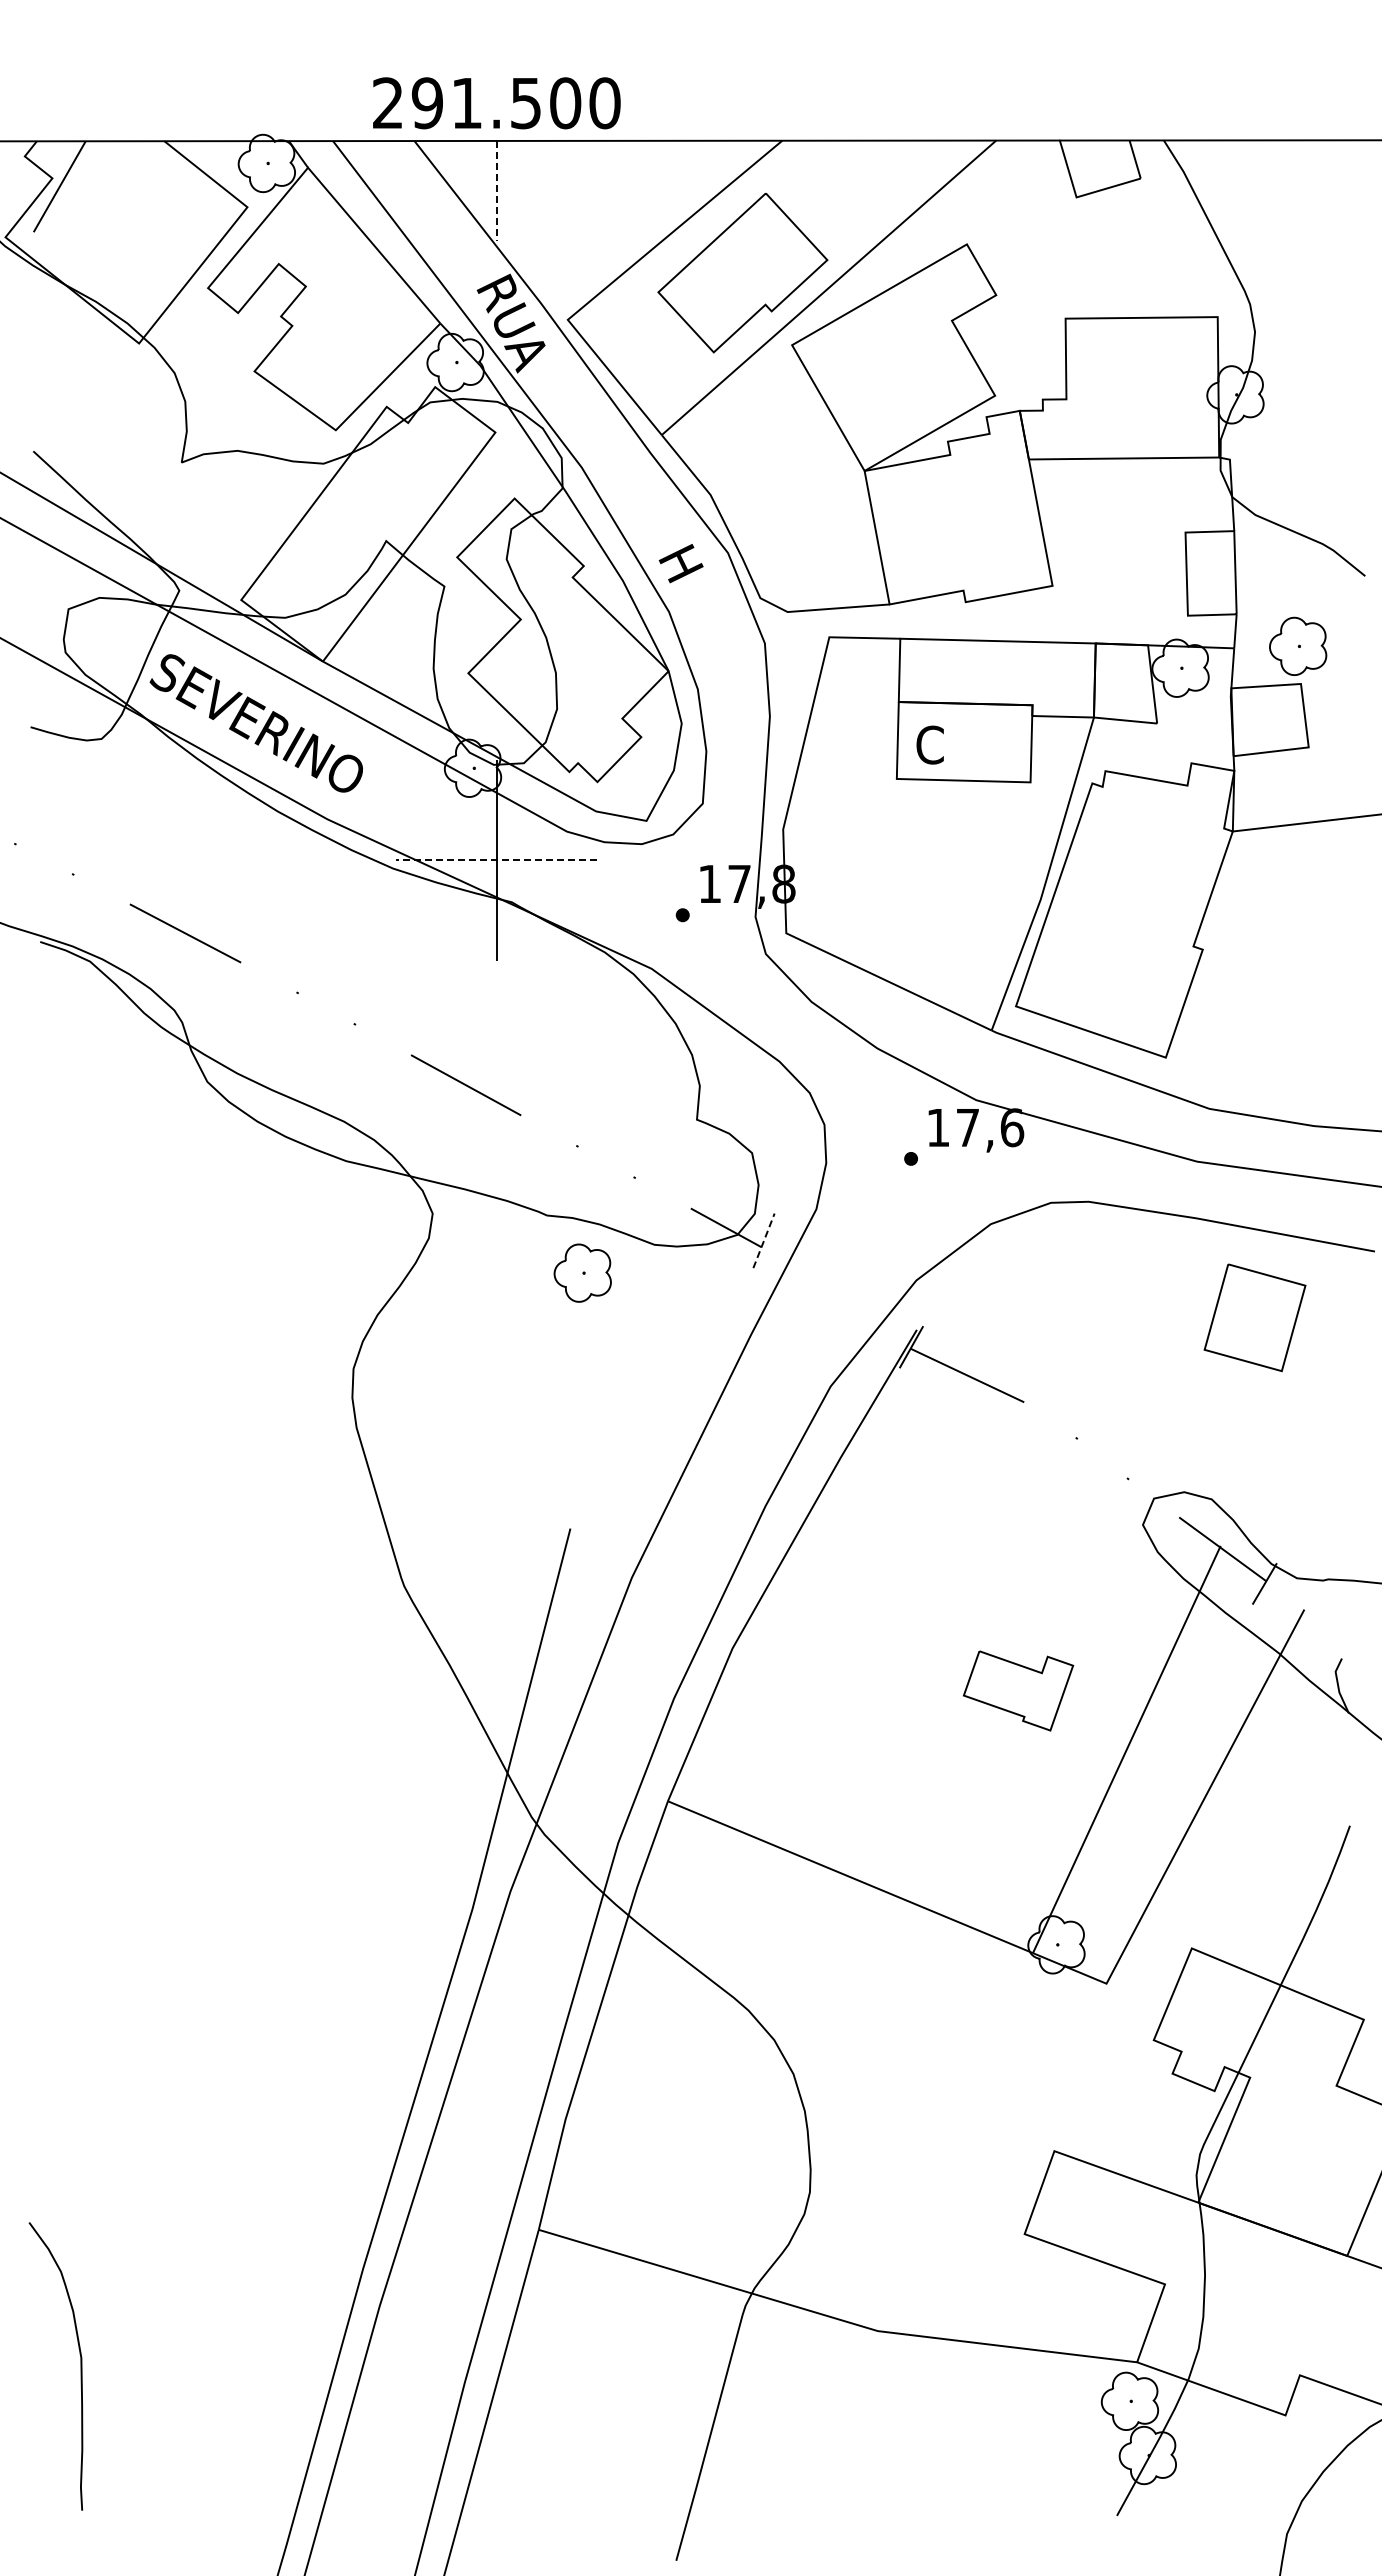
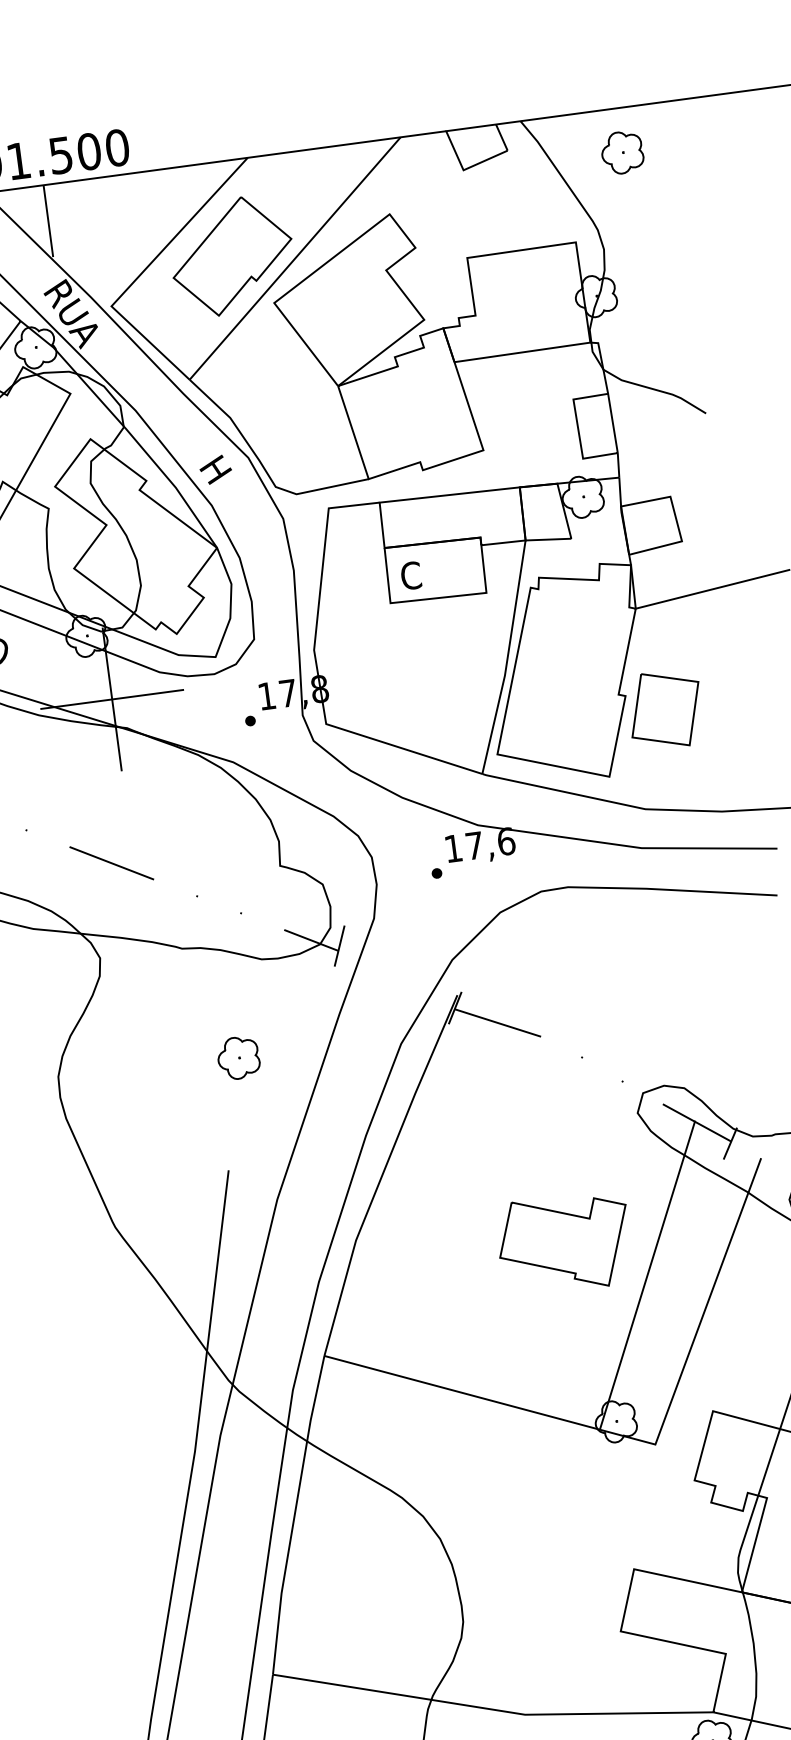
line: (496, 191) -> (48, 221), dashed -> solid
part: (1298, 645) -> (622, 152), moved
line: (496, 860) -> (112, 699), dashed -> solid
line: (764, 1240) -> (339, 945), dashed -> solid
part: (582, 1272) -> (238, 1057), moved
part: (1254, 1317) -> (665, 709), moved
part: (1018, 1690) -> (564, 1243), size x1.67

